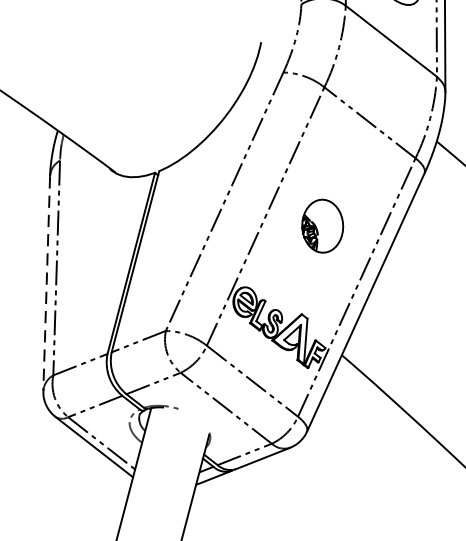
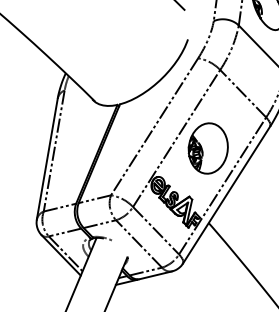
part: (321, 226) -> (207, 148), size x1.67
line: (47, 284) -> (47, 159), dashed -> solid

